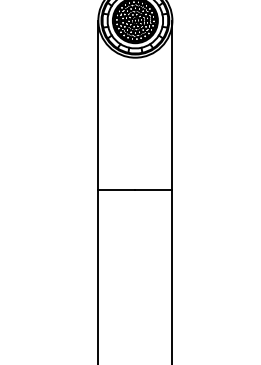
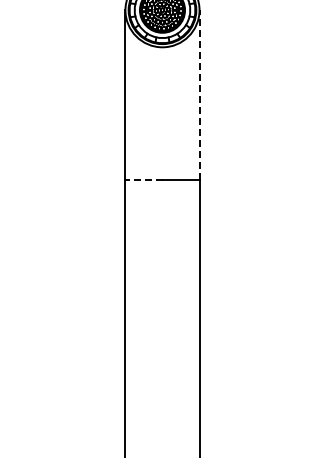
line: (172, 105) -> (199, 95), solid -> dashed
line: (116, 190) -> (143, 180), solid -> dashed

